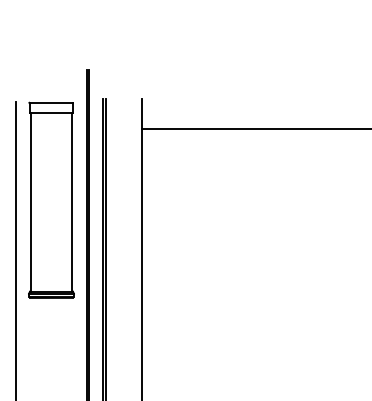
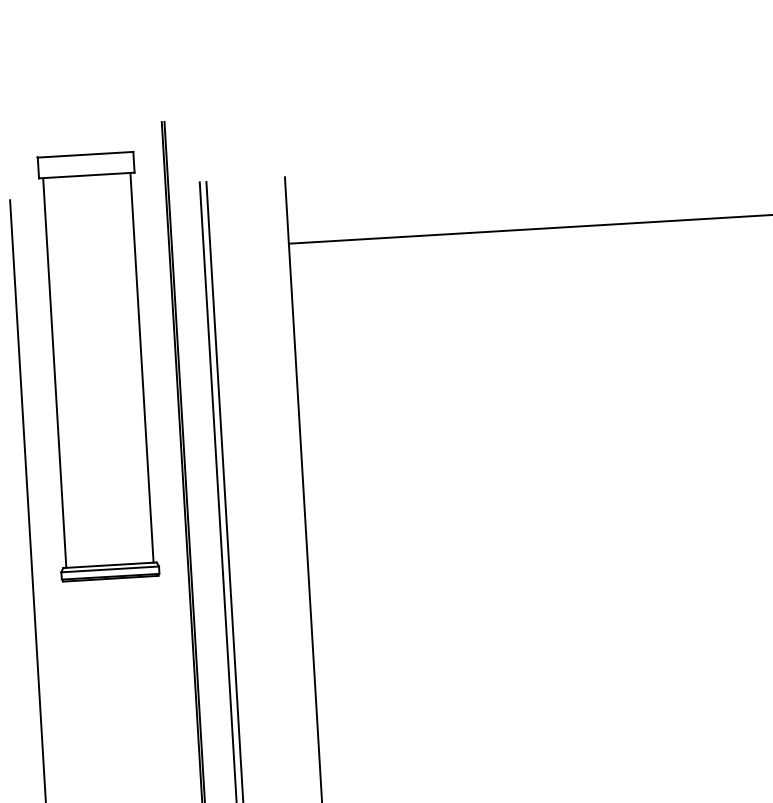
part: (51, 199) -> (98, 364), moved

